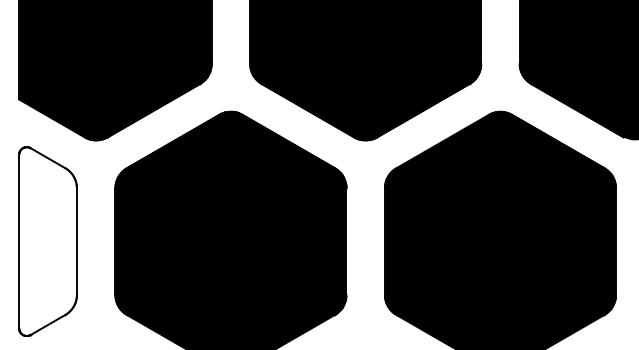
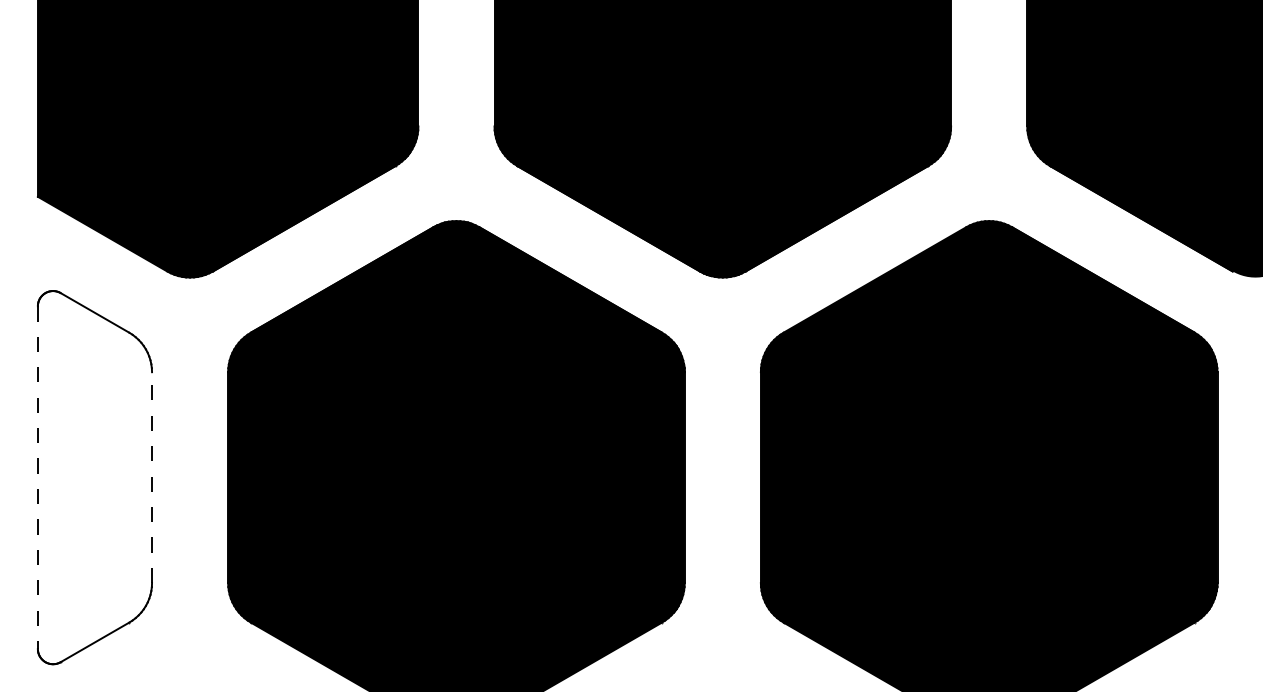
line: (19, 241) -> (38, 477), solid -> dashed
line: (76, 241) -> (151, 477), solid -> dashed

